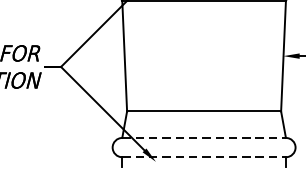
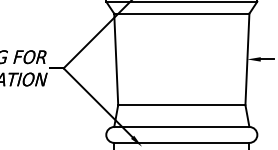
line: (203, 138) -> (181, 127), dashed -> solid
line: (203, 156) -> (181, 142), dashed -> solid

